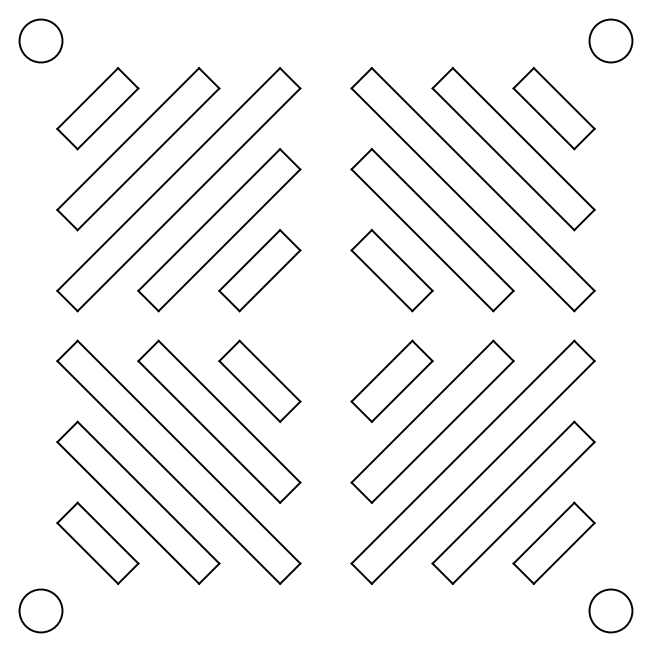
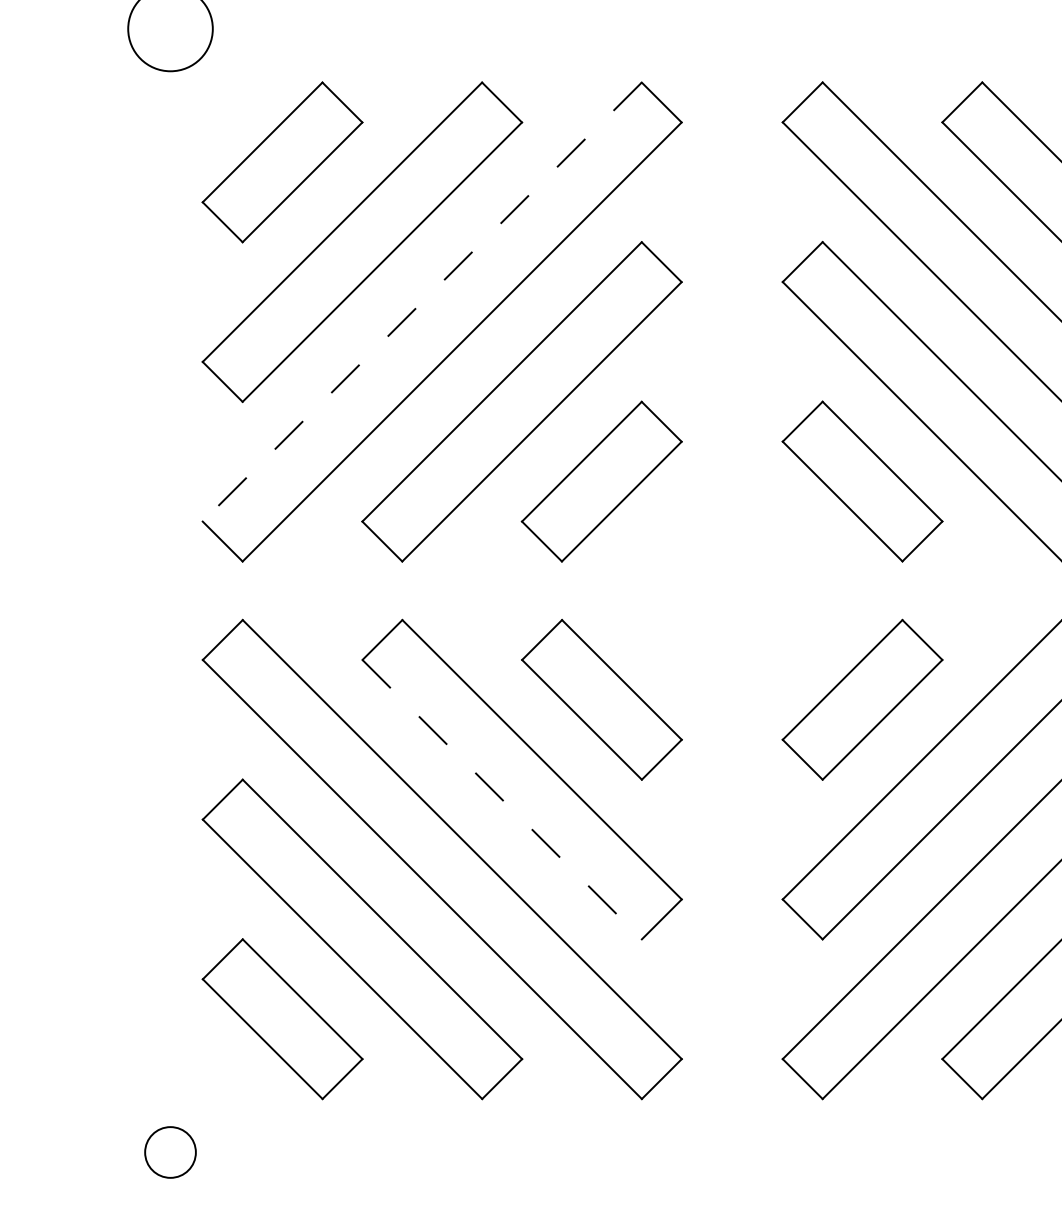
line: (168, 179) -> (421, 301), solid -> dashed
line: (209, 432) -> (502, 800), solid -> dashed
circle: (40, 610) -> (169, 1151), size x0.6

